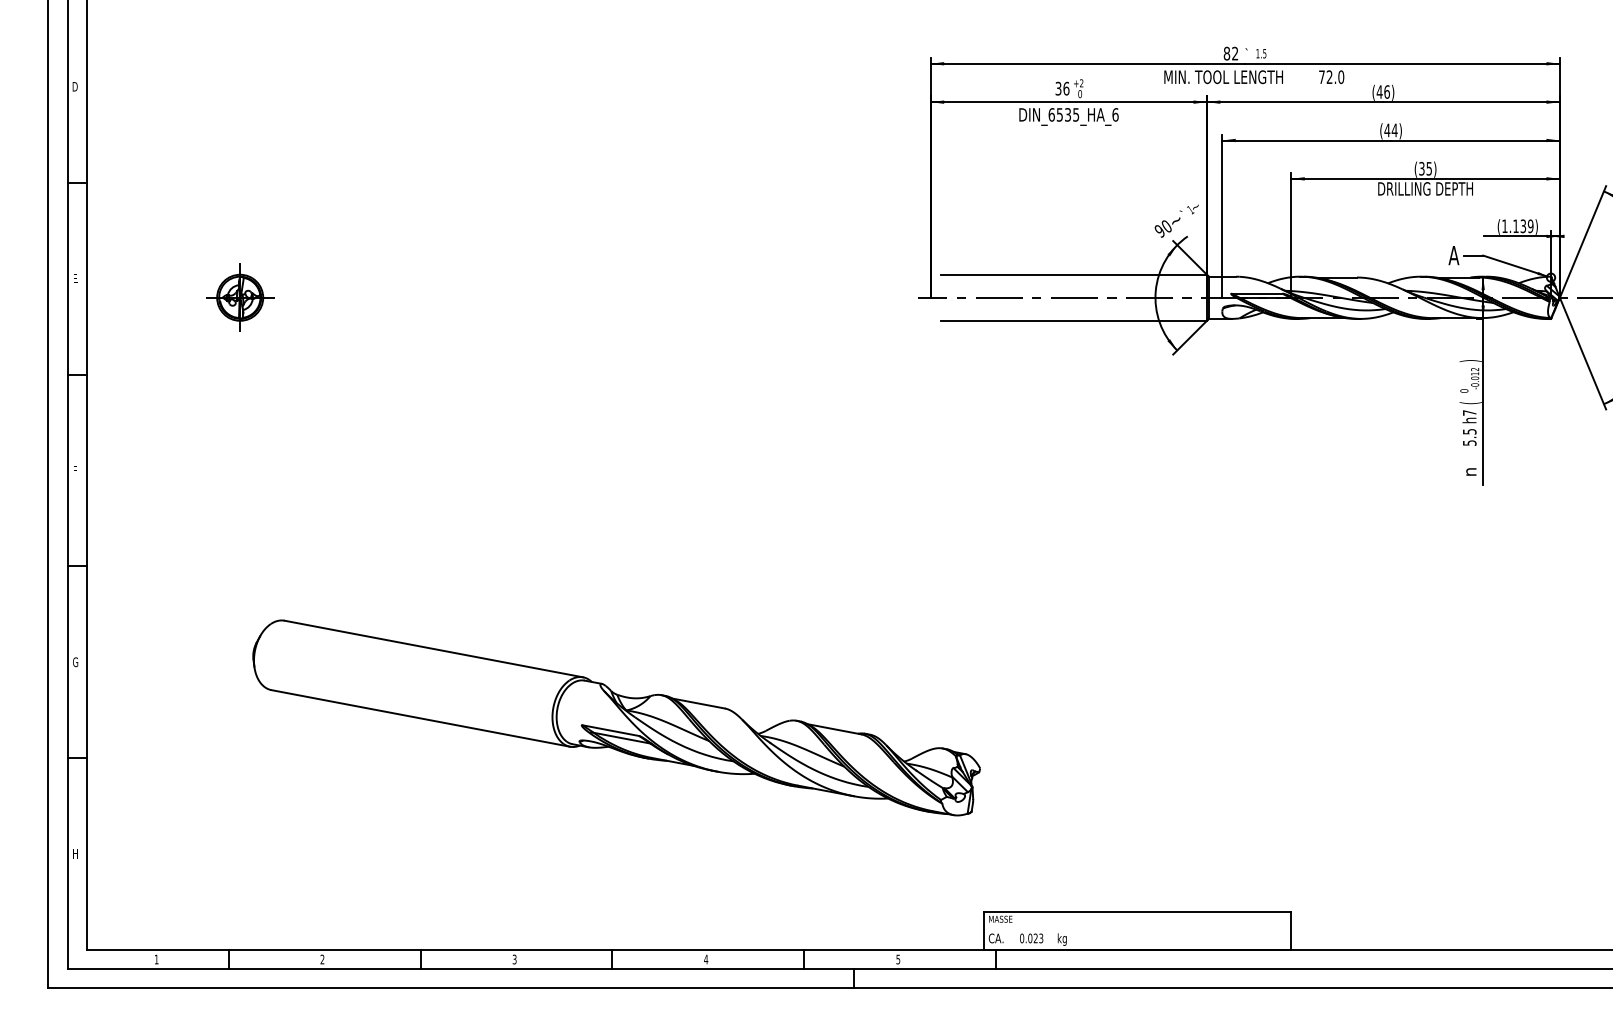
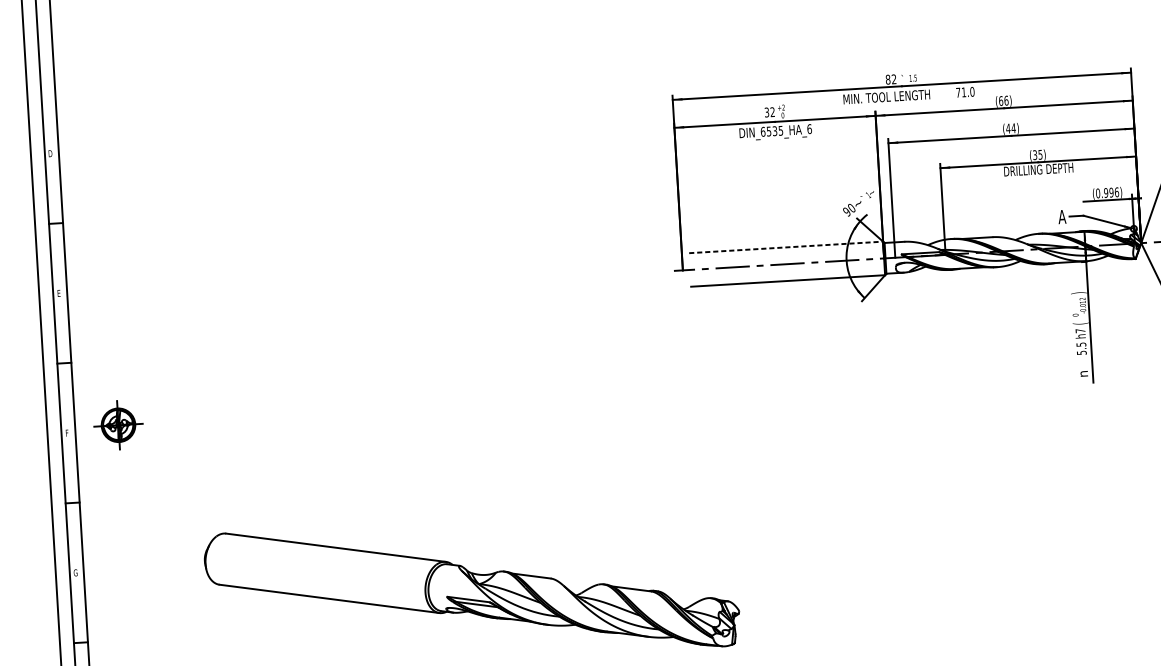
text: (1329, 76) -> (963, 91), 72.0 -> 71.0
text: (1066, 88) -> (772, 112), 36 -> 32
text: (1379, 91) -> (1000, 100), (46) -> (66)
text: (1517, 226) -> (1107, 193), (1.139) -> (0.996)
line: (1074, 274) -> (786, 247), solid -> dashed
part: (240, 297) -> (118, 425), moved

